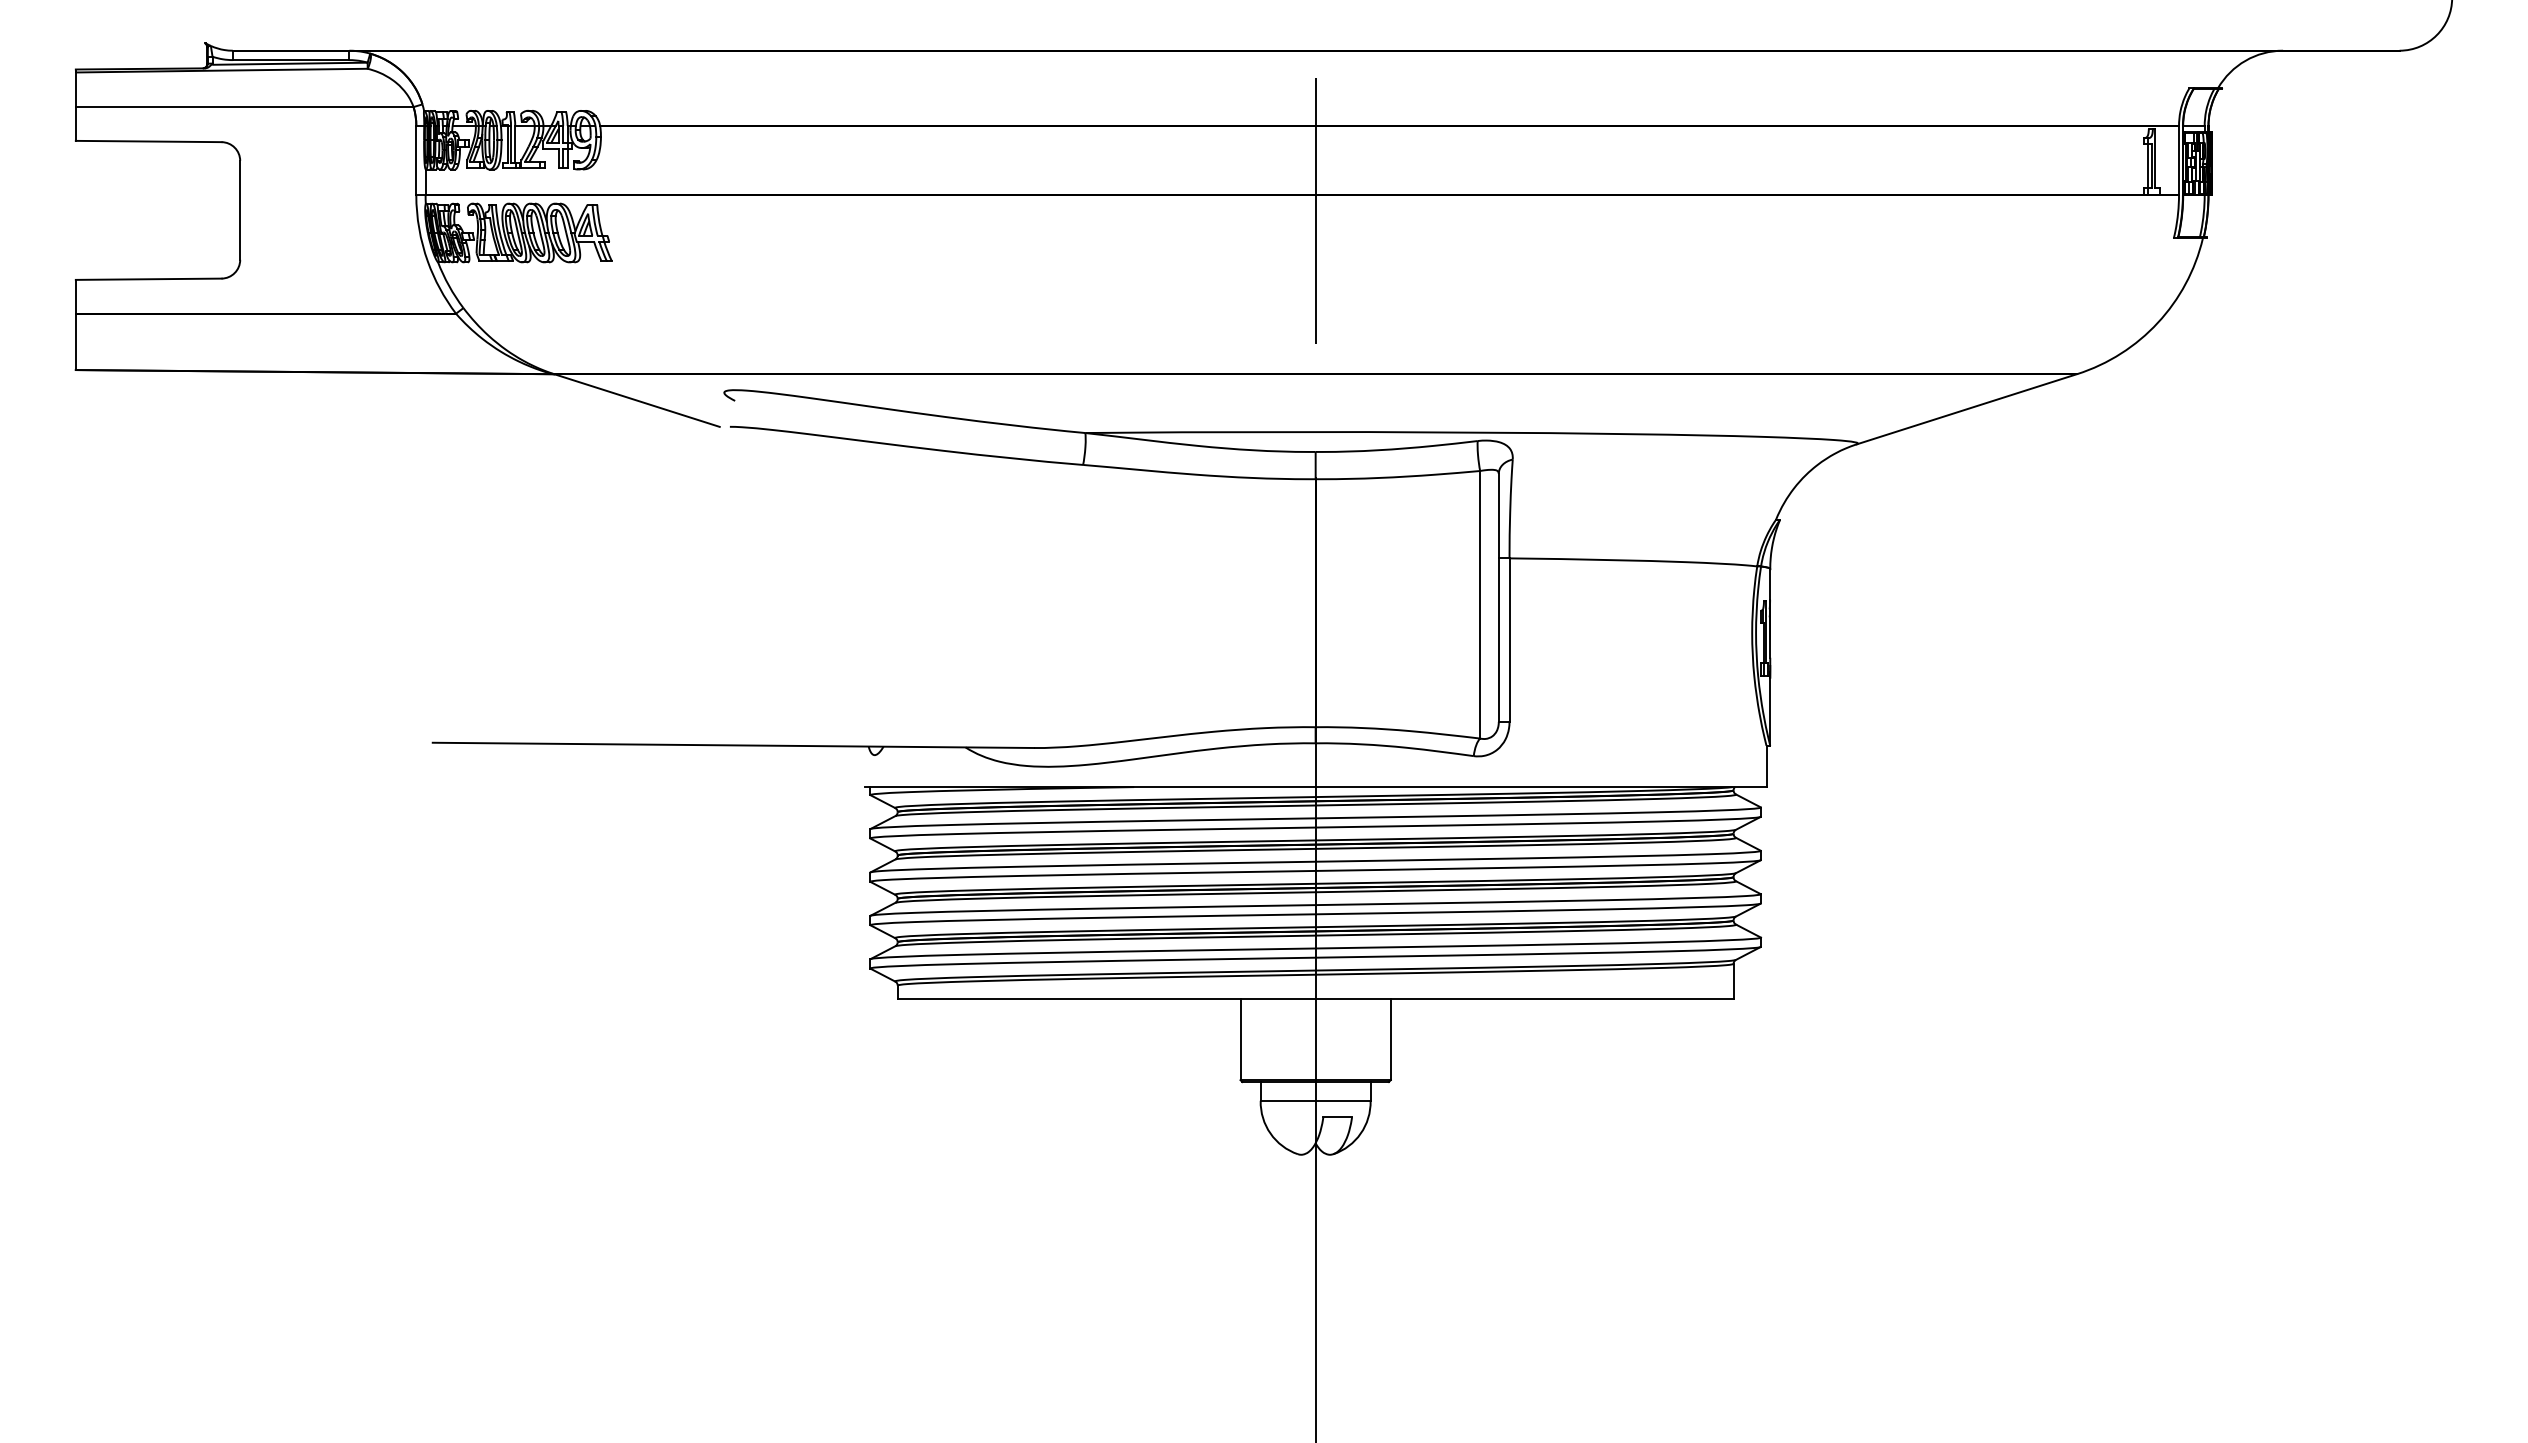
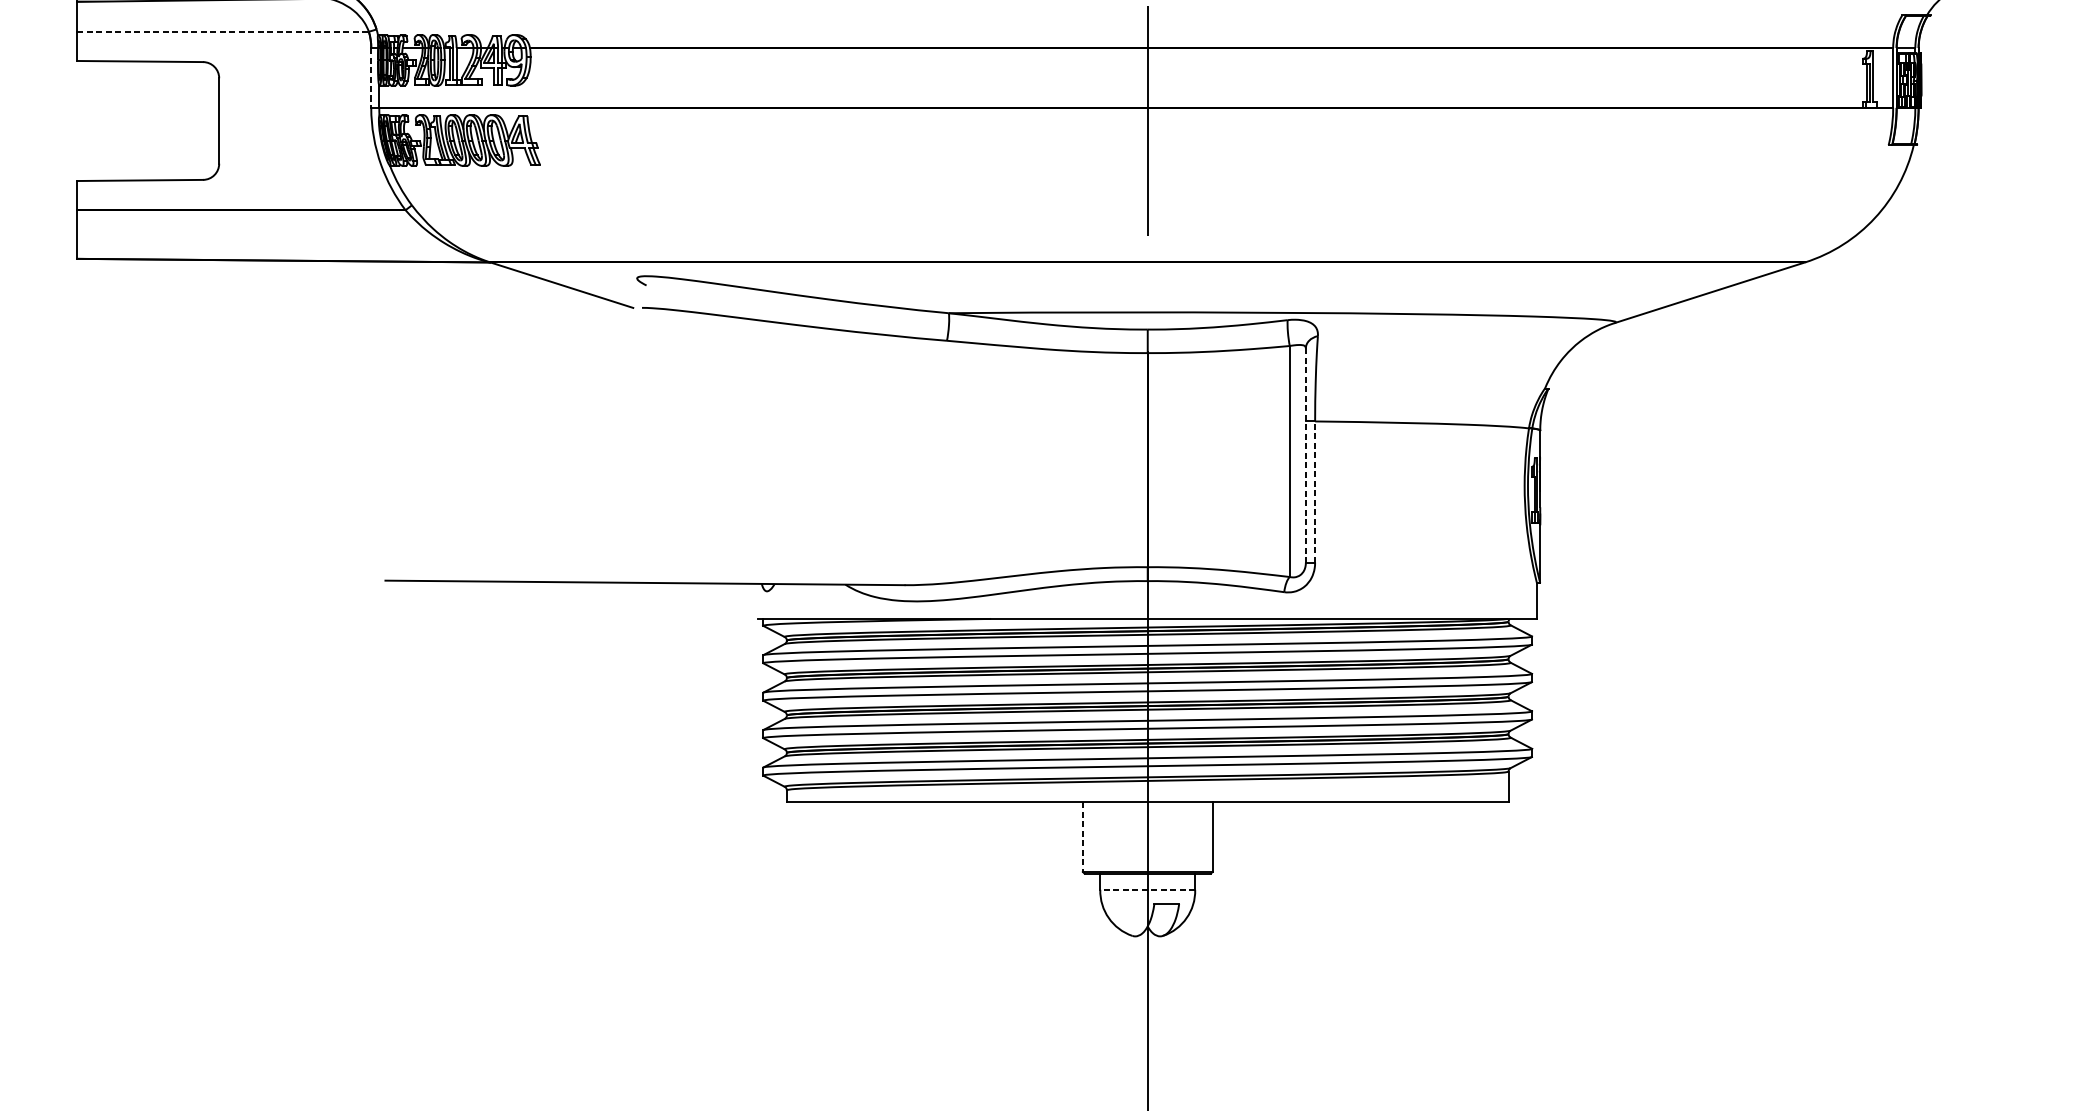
line: (244, 107) -> (222, 32), solid -> dashed
line: (416, 160) -> (371, 77), solid -> dashed
line: (1498, 598) -> (1305, 456), solid -> dashed
line: (1509, 640) -> (1315, 492), solid -> dashed
line: (1240, 1040) -> (1082, 837), solid -> dashed
line: (1315, 1100) -> (1147, 889), solid -> dashed

